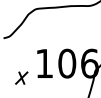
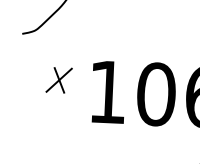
part: (21, 77) -> (58, 78), moved

